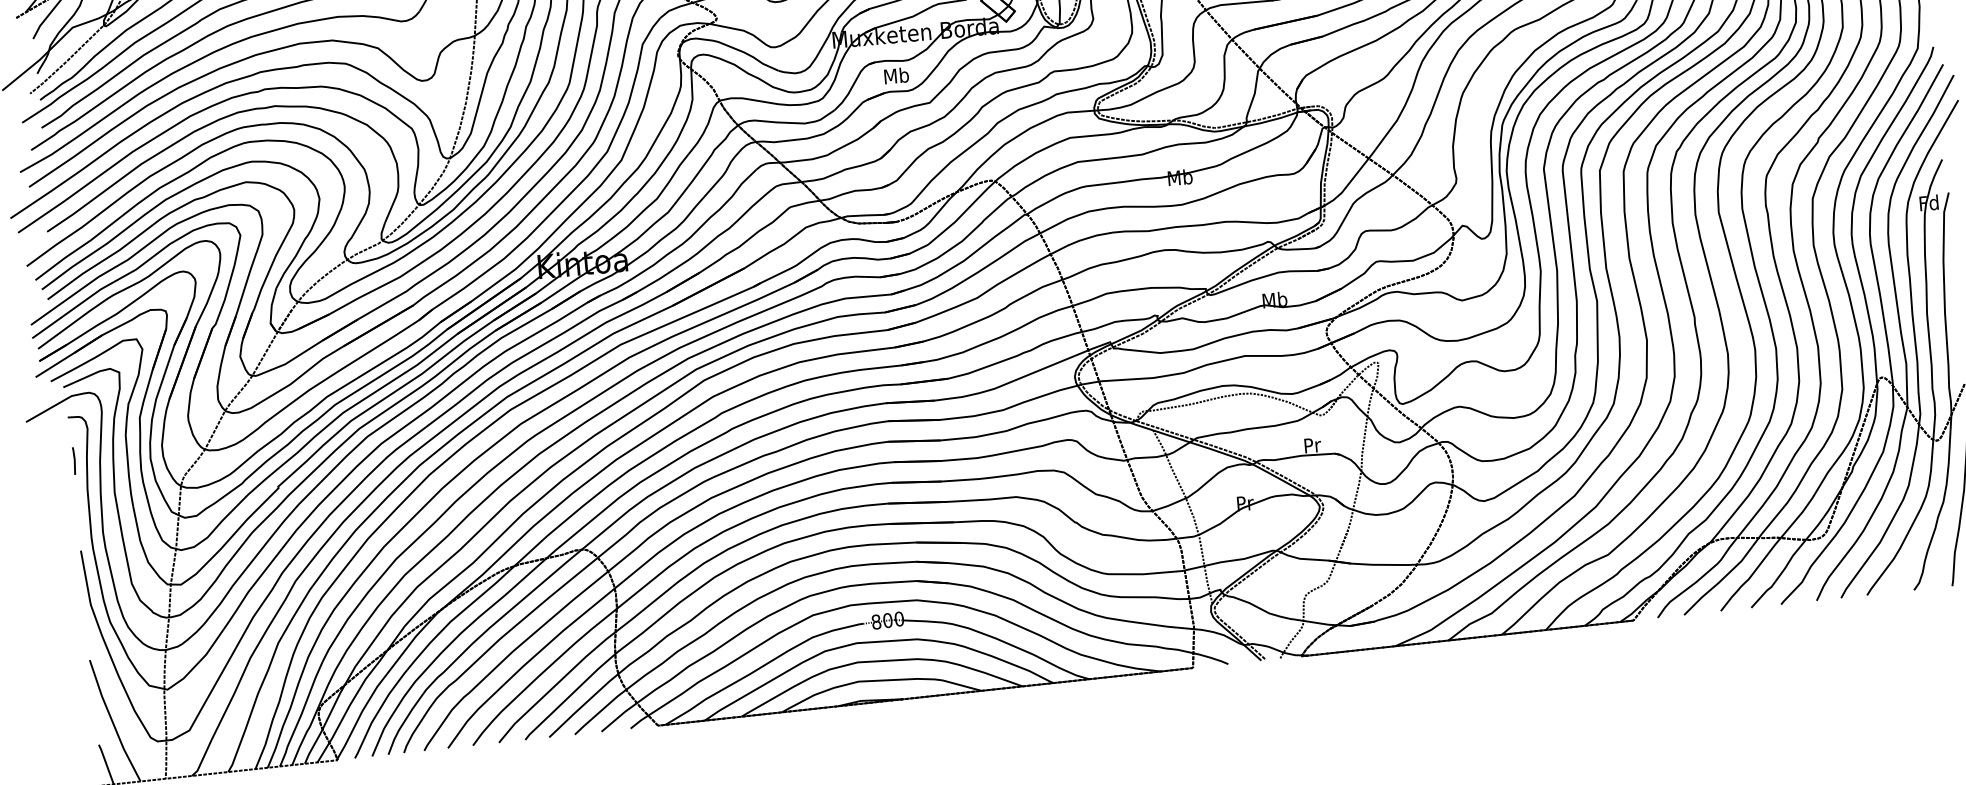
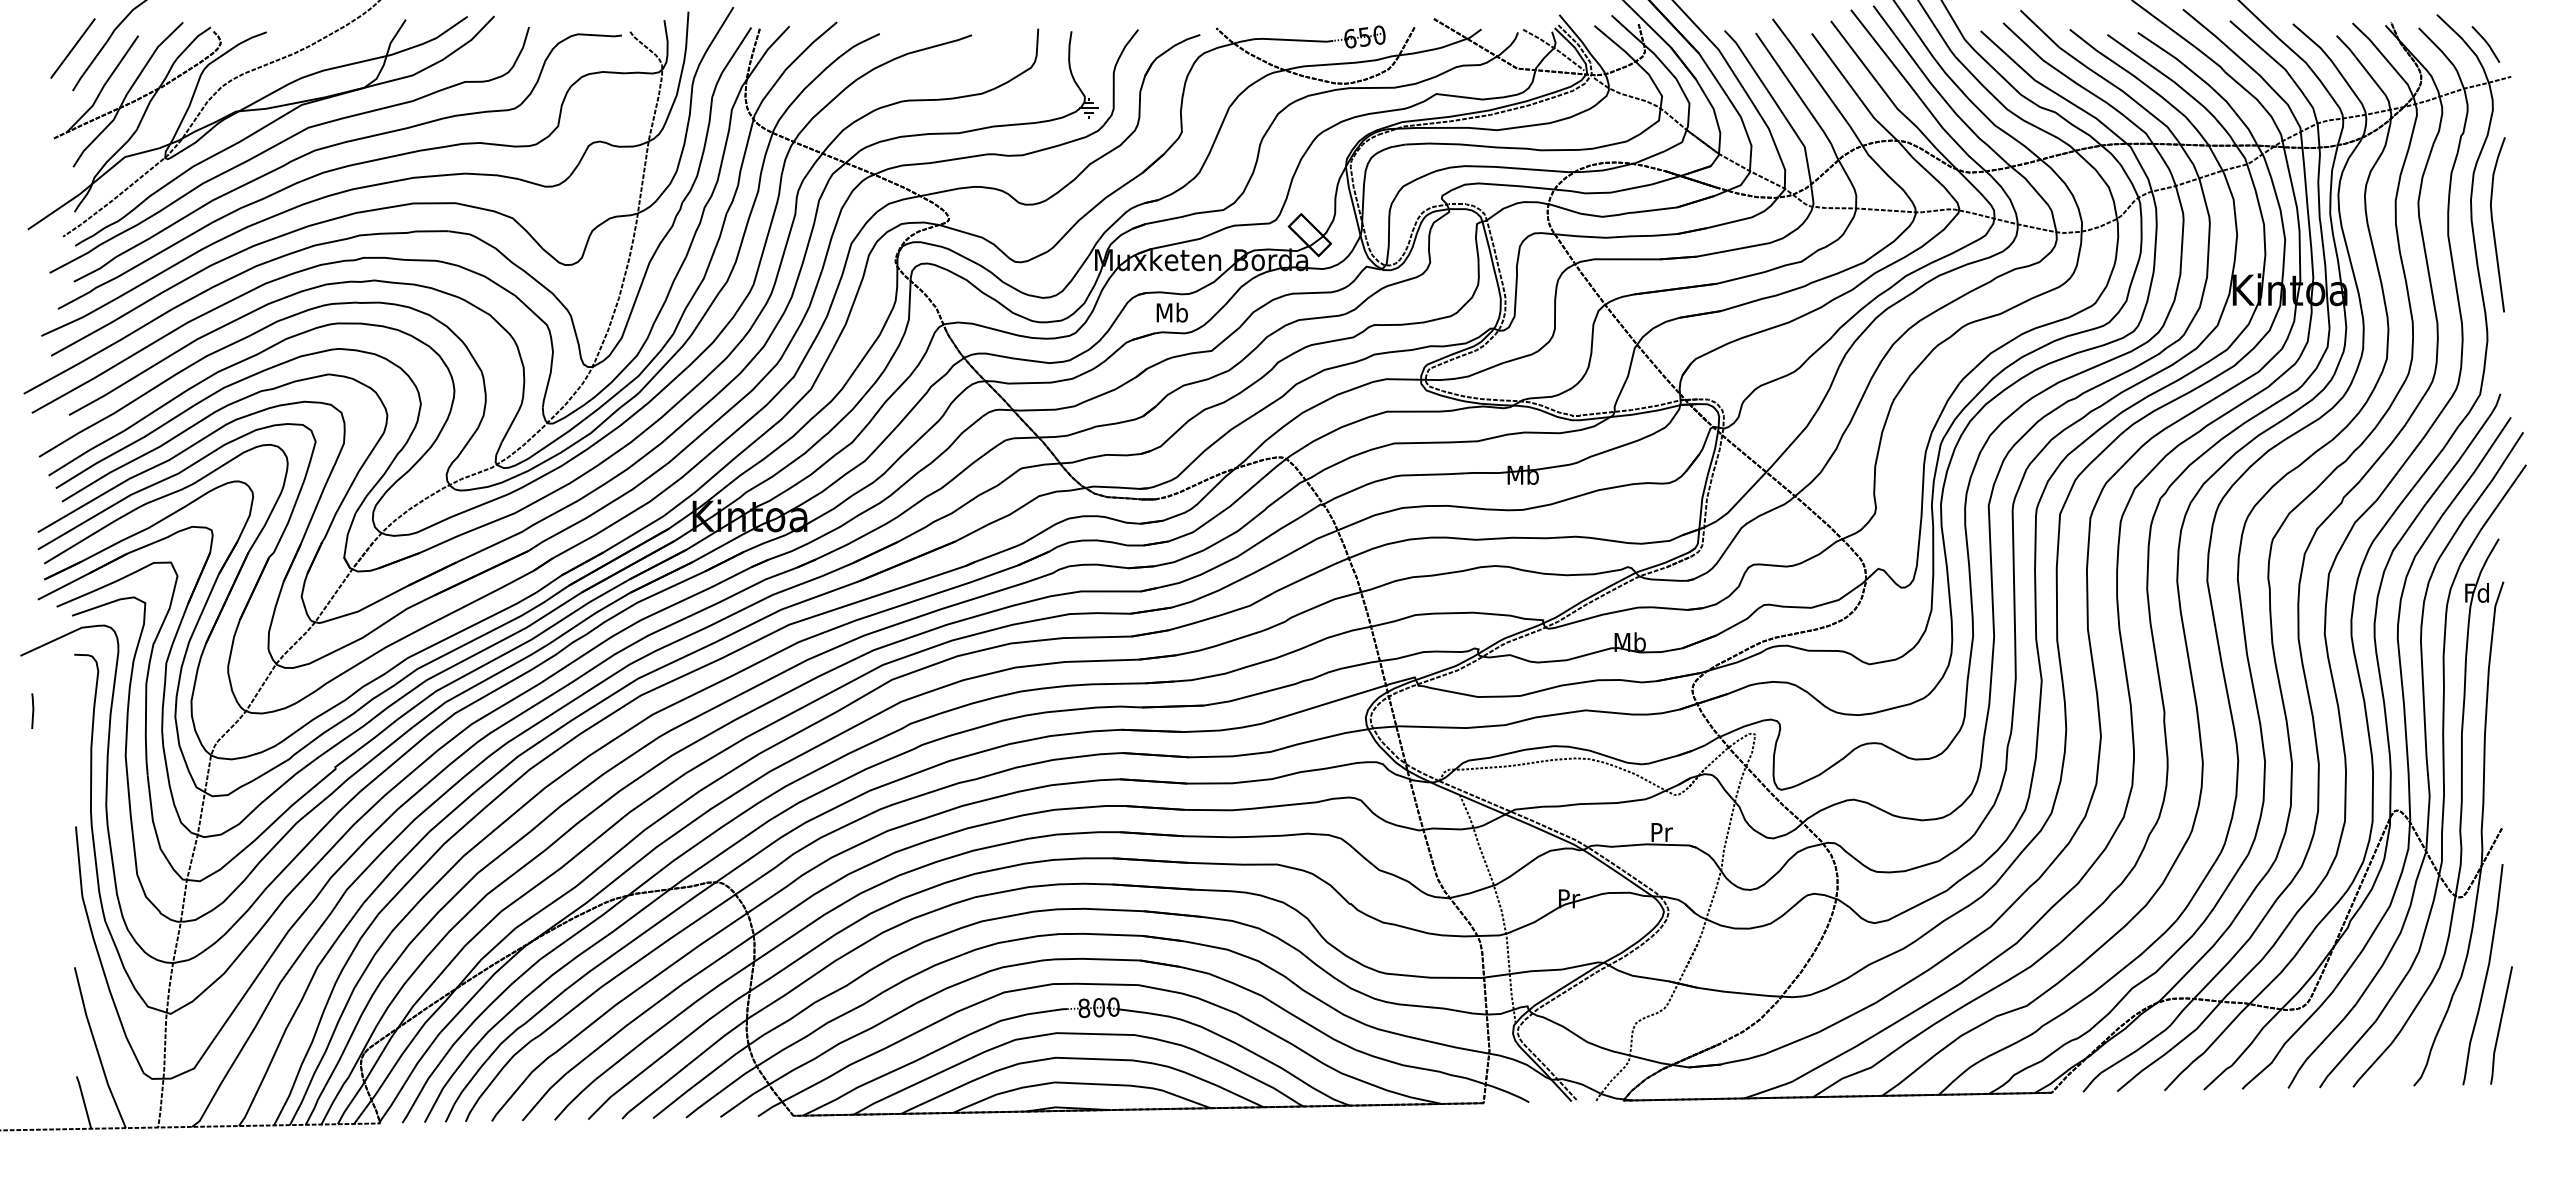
line: (74, 460) -> (32, 710), moved

